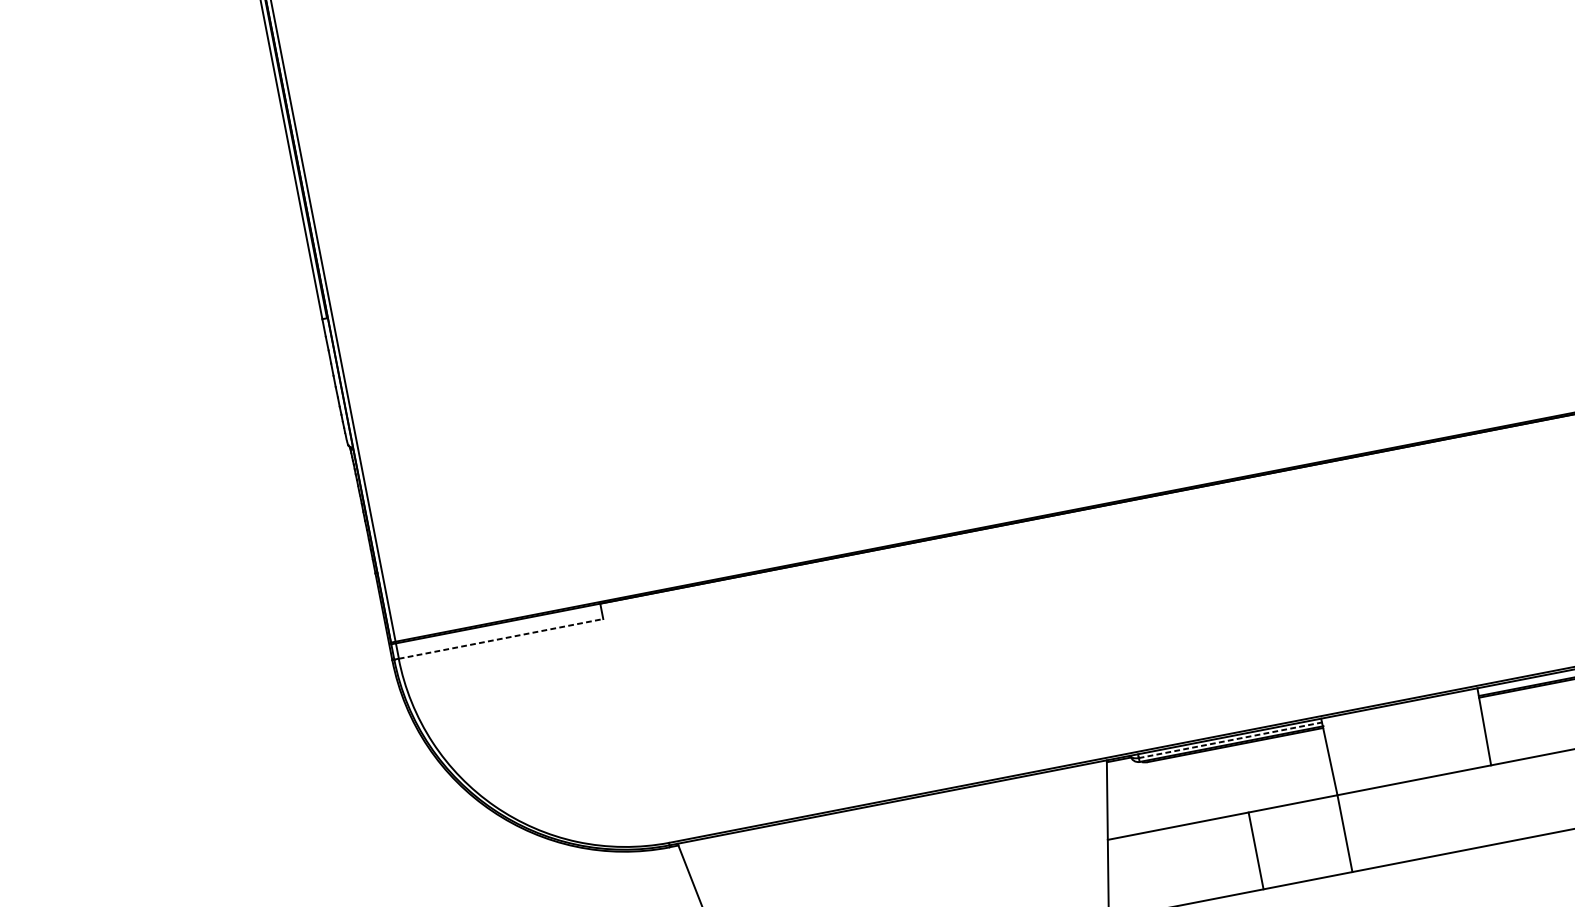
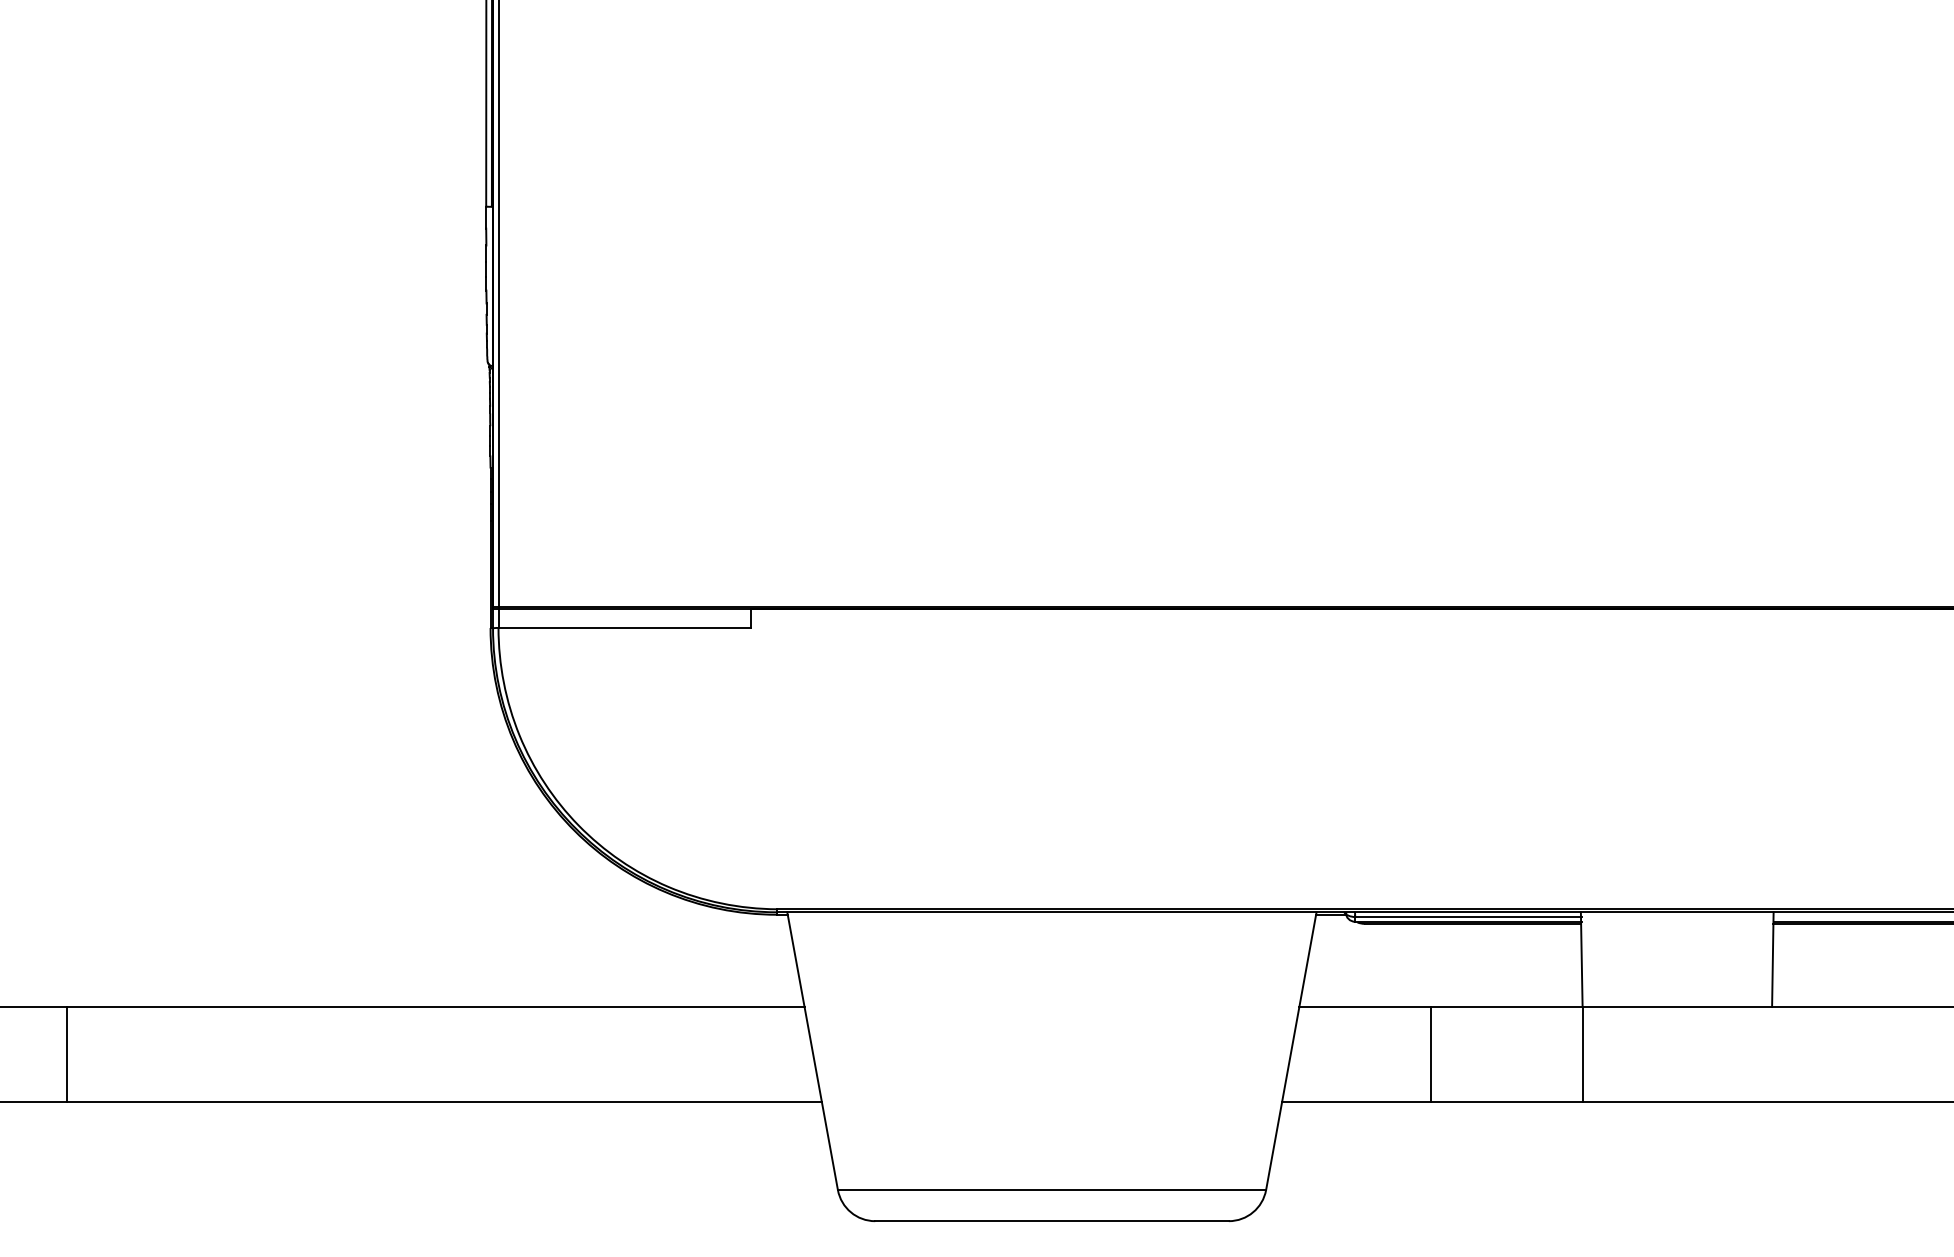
line: (501, 639) -> (625, 628), dashed -> solid
line: (1230, 740) -> (1468, 917), dashed -> solid
line: (1256, 850) -> (1431, 1054), moved

